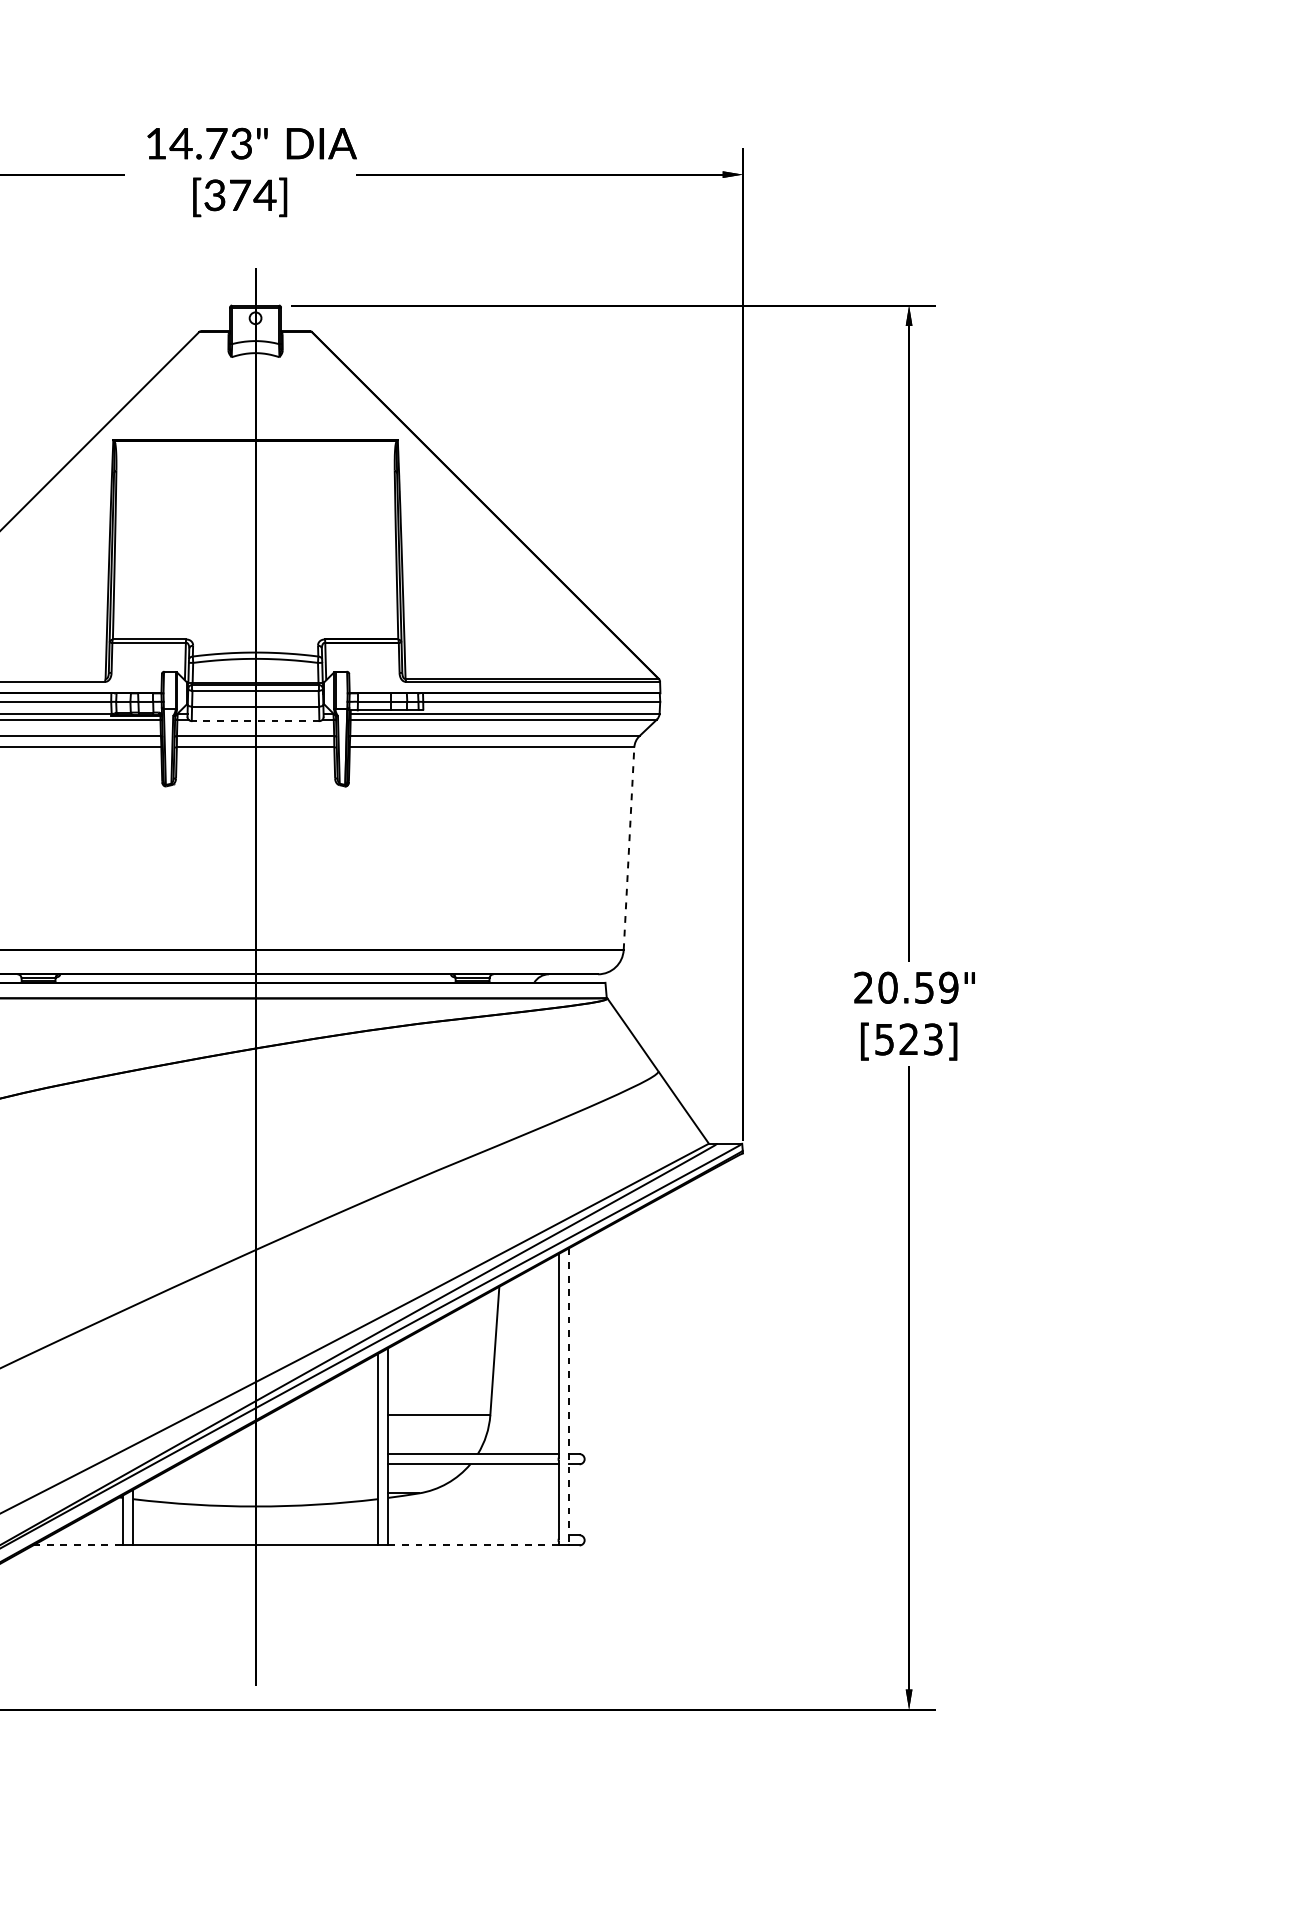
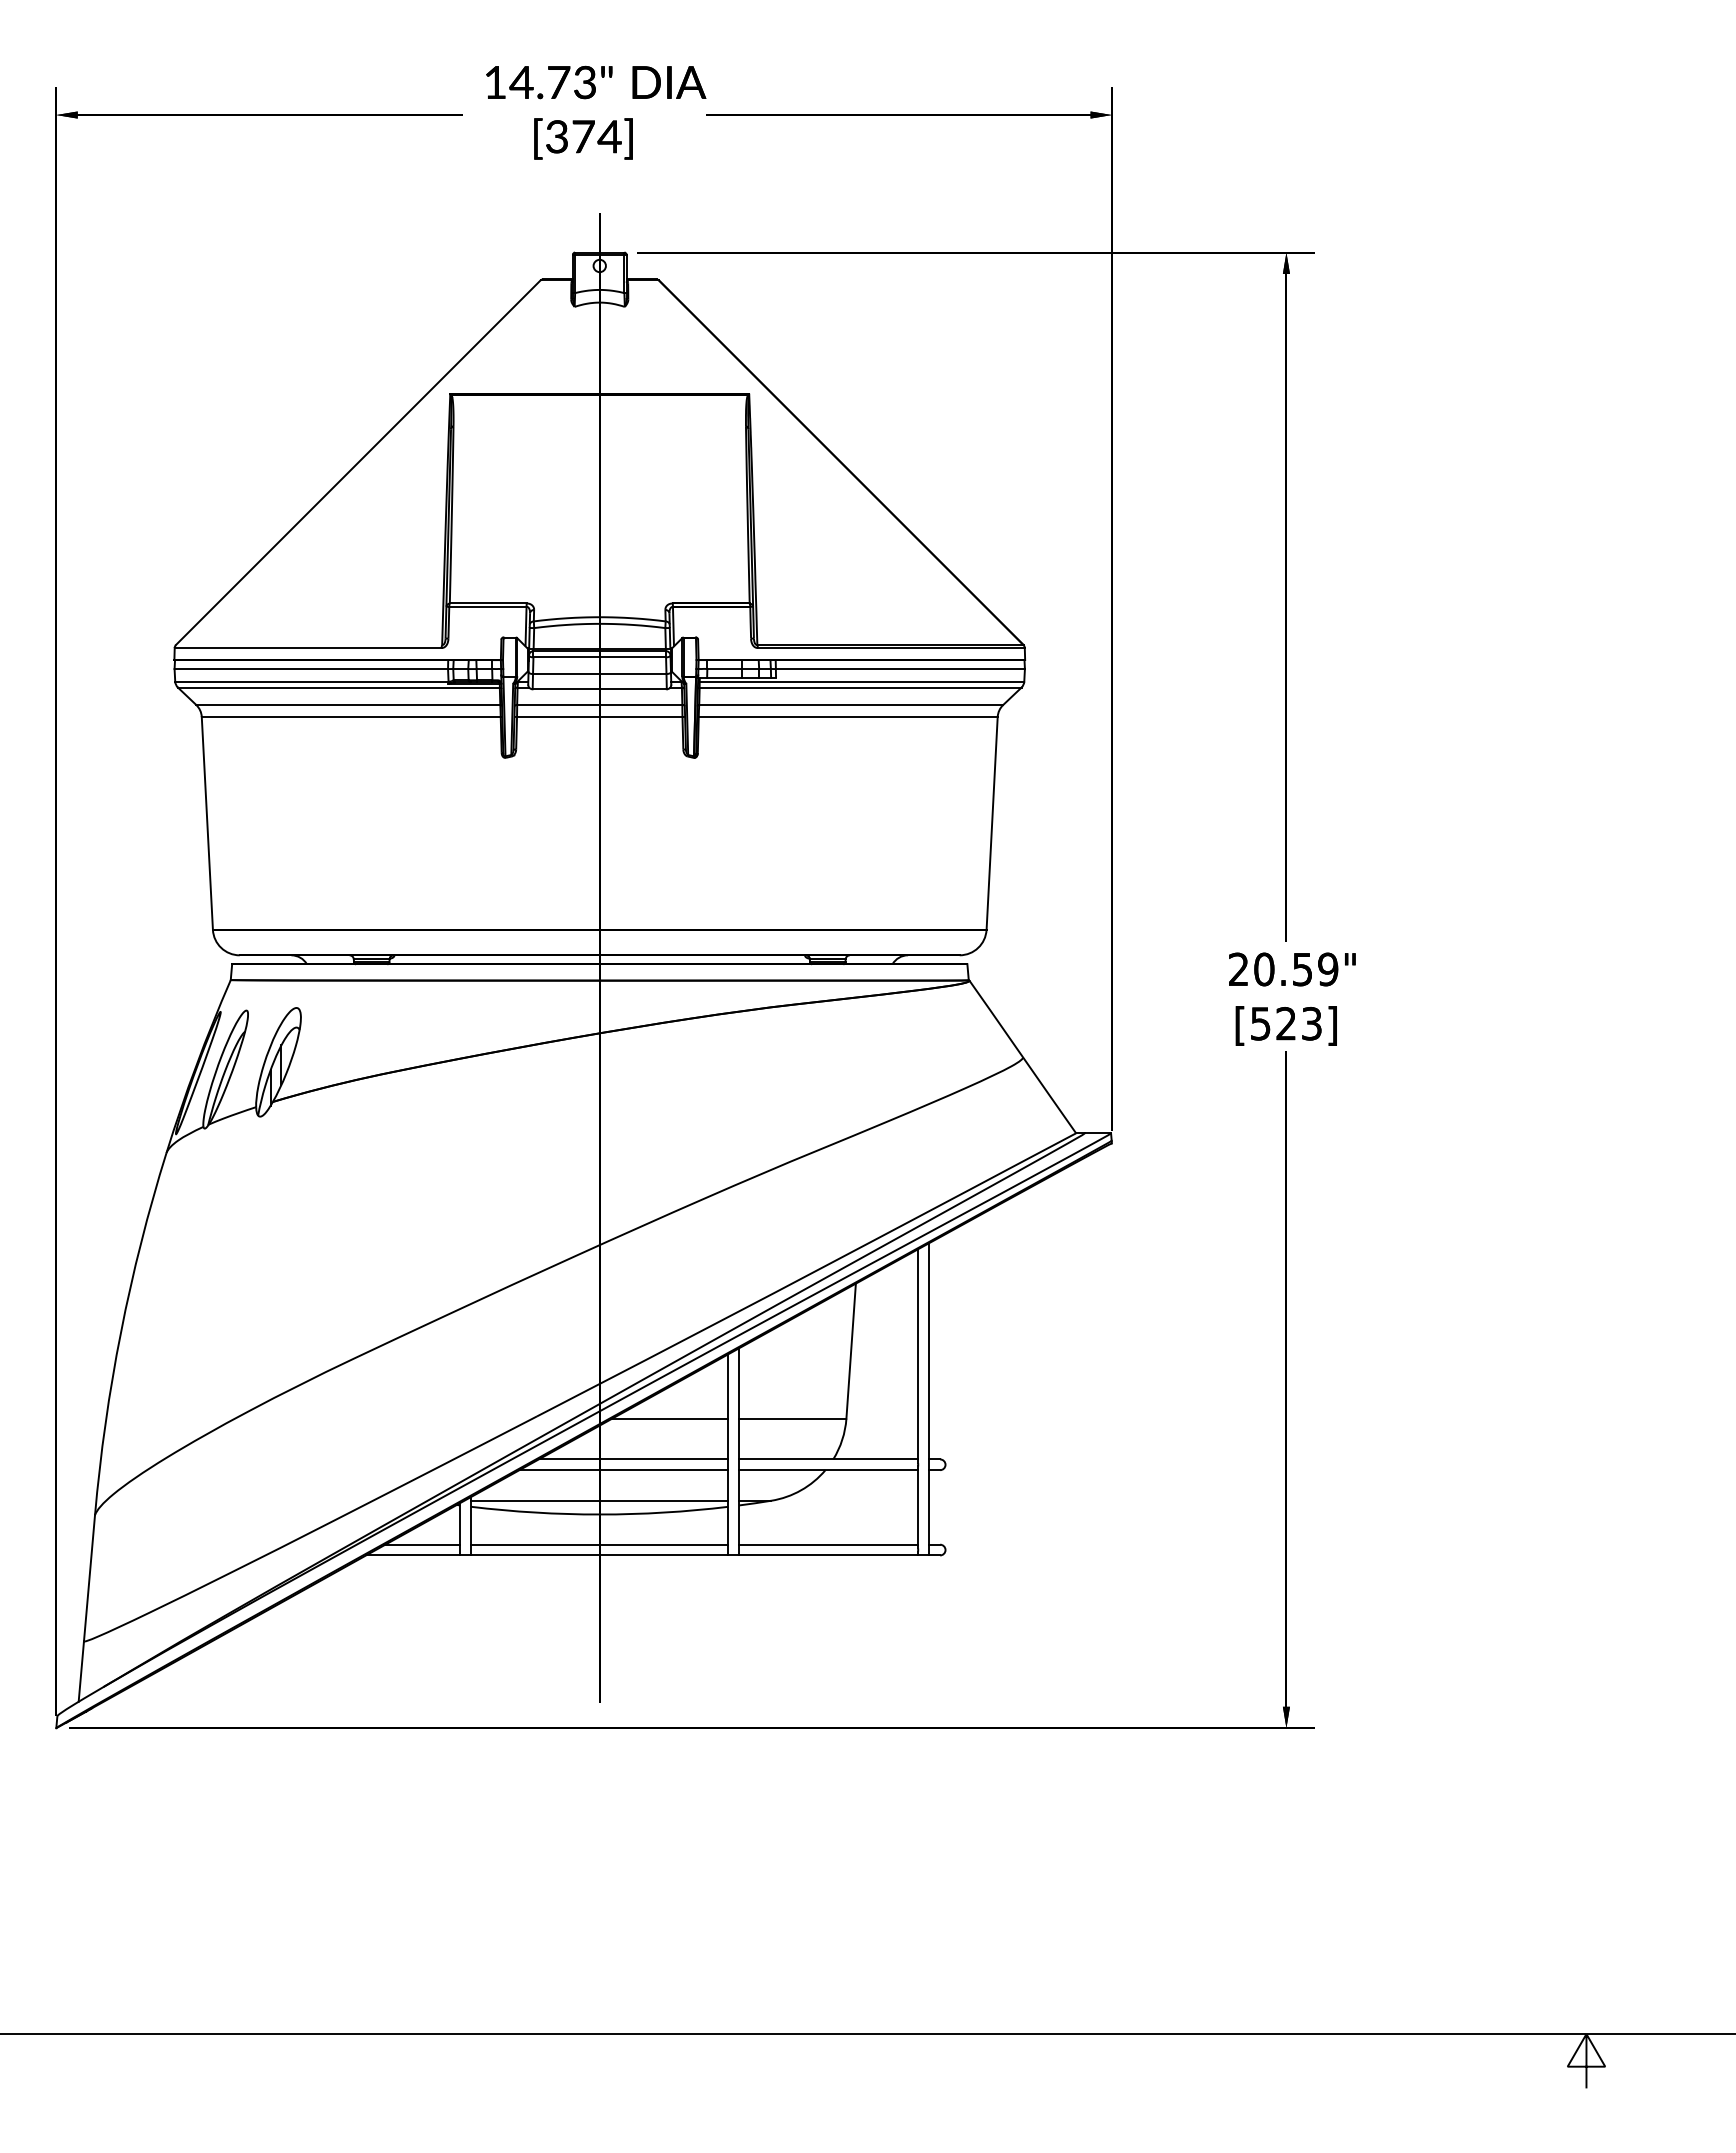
line: (255, 721) -> (599, 689), dashed -> solid
line: (629, 848) -> (992, 823), dashed -> solid
line: (568, 1397) -> (928, 1399), dashed -> solid
line: (322, 1415) -> (670, 1418), added
line: (287, 1454) -> (633, 1459), added
line: (278, 1464) -> (623, 1470), added
line: (255, 1493) -> (599, 1500), added
line: (86, 1535) -> (422, 1544), added
line: (255, 1535) -> (599, 1544), added
line: (473, 1535) -> (828, 1544), added
line: (78, 1545) -> (413, 1555), dashed -> solid
line: (474, 1545) -> (829, 1555), dashed -> solid

